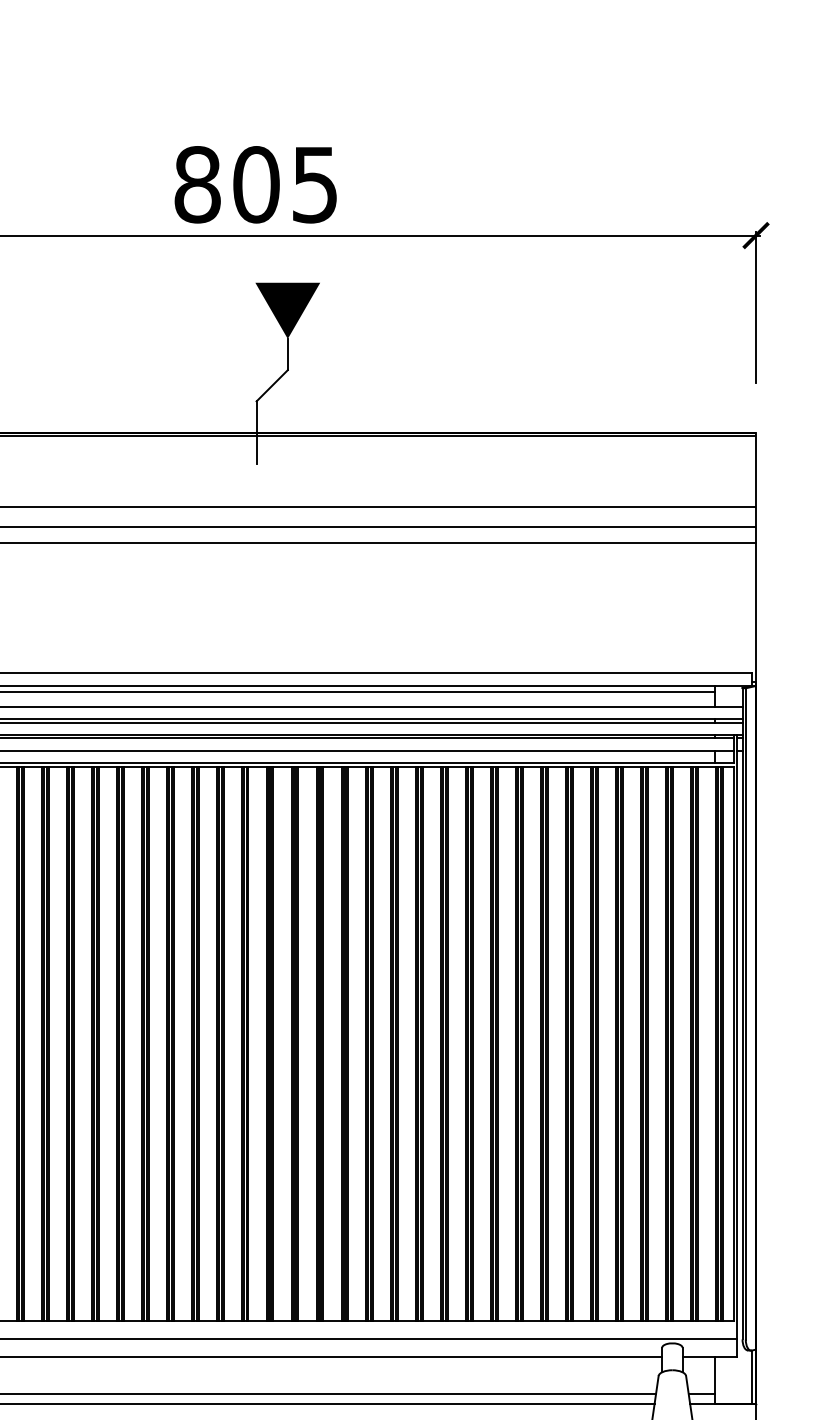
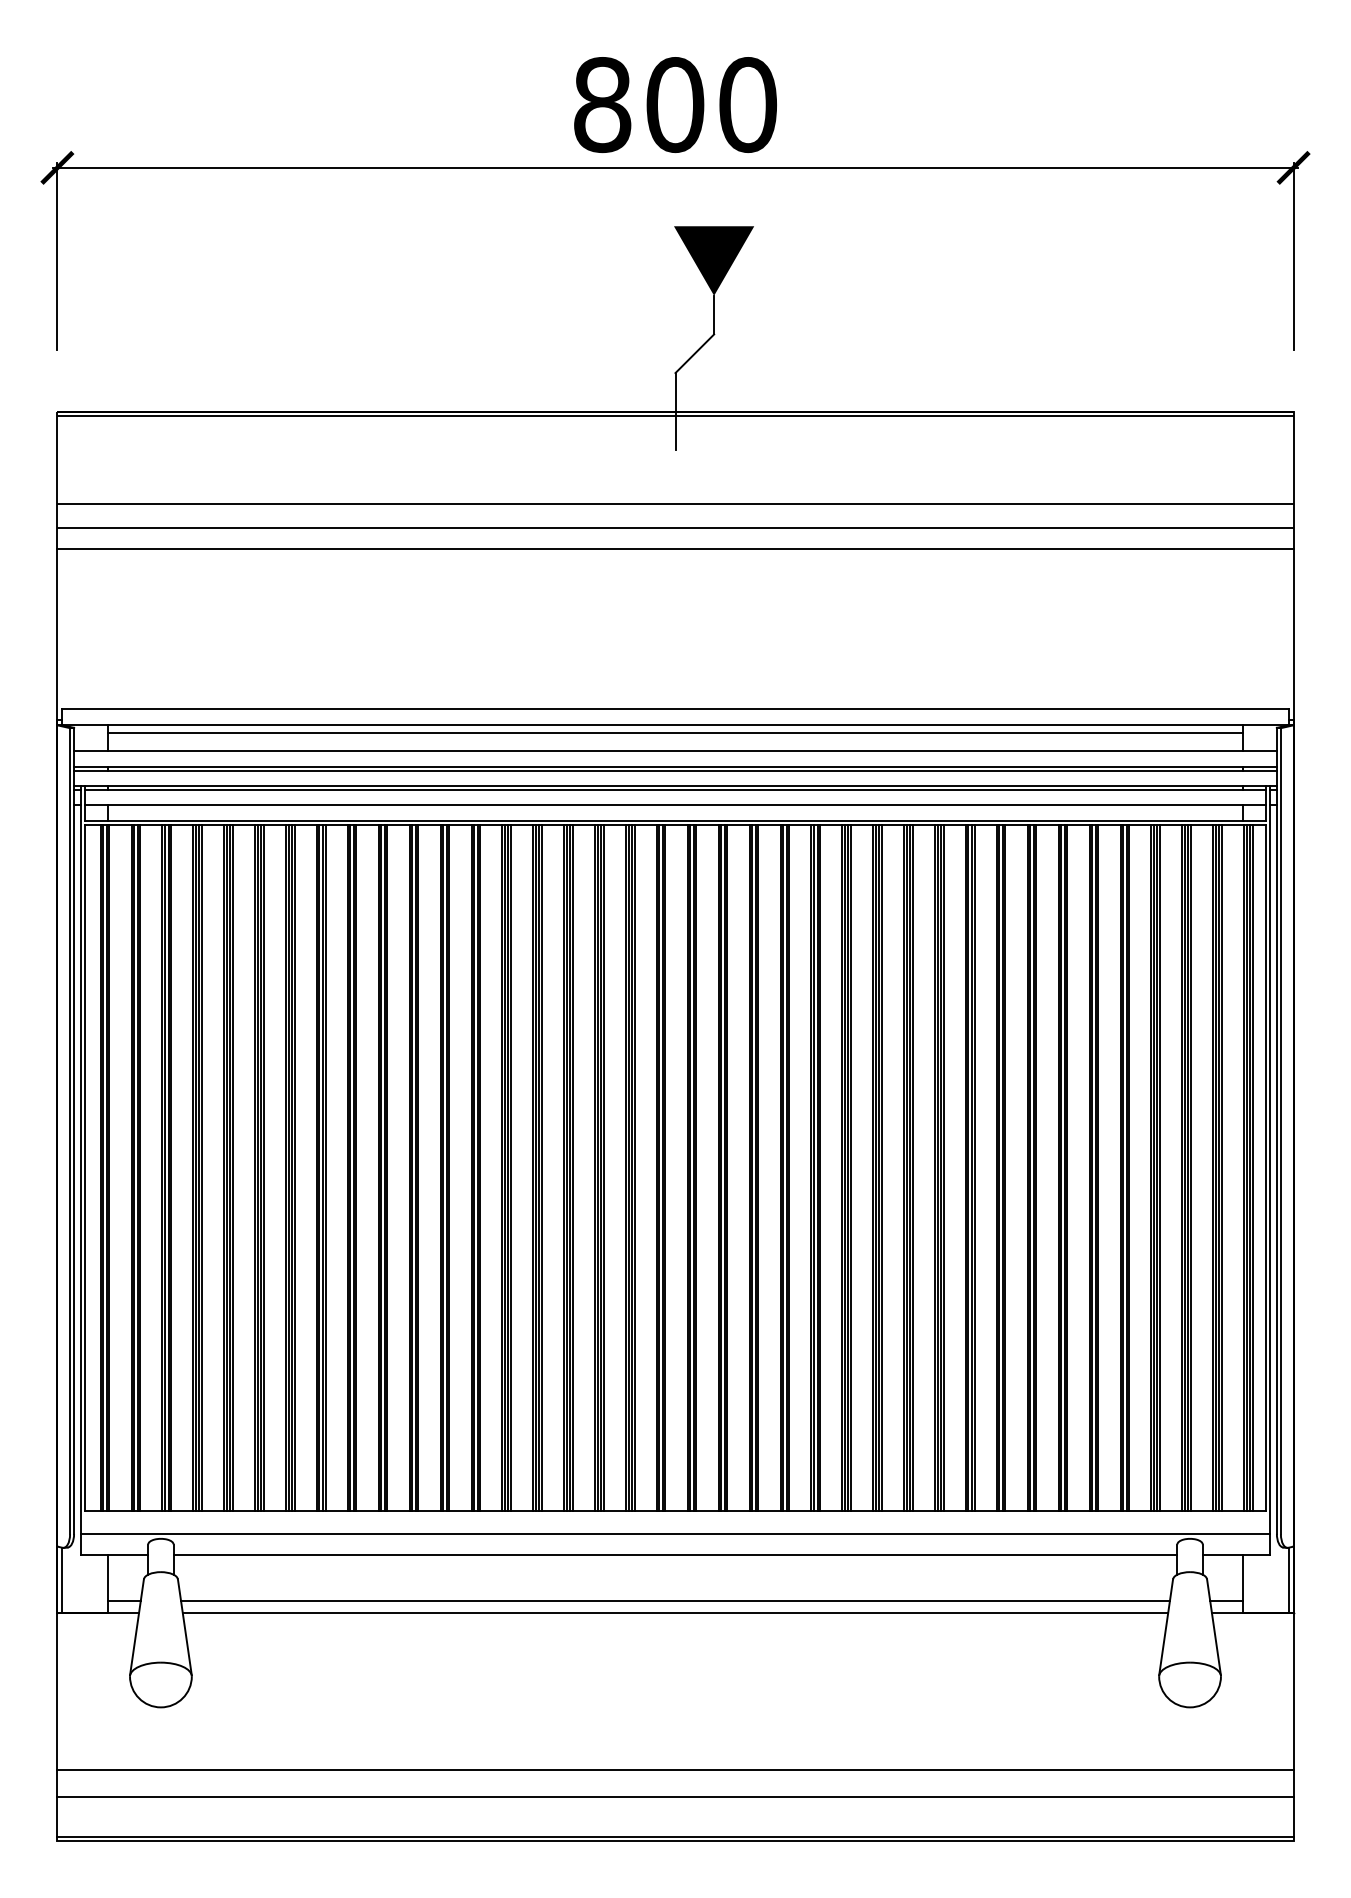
text: (314, 185) -> (747, 105), 805 -> 800

